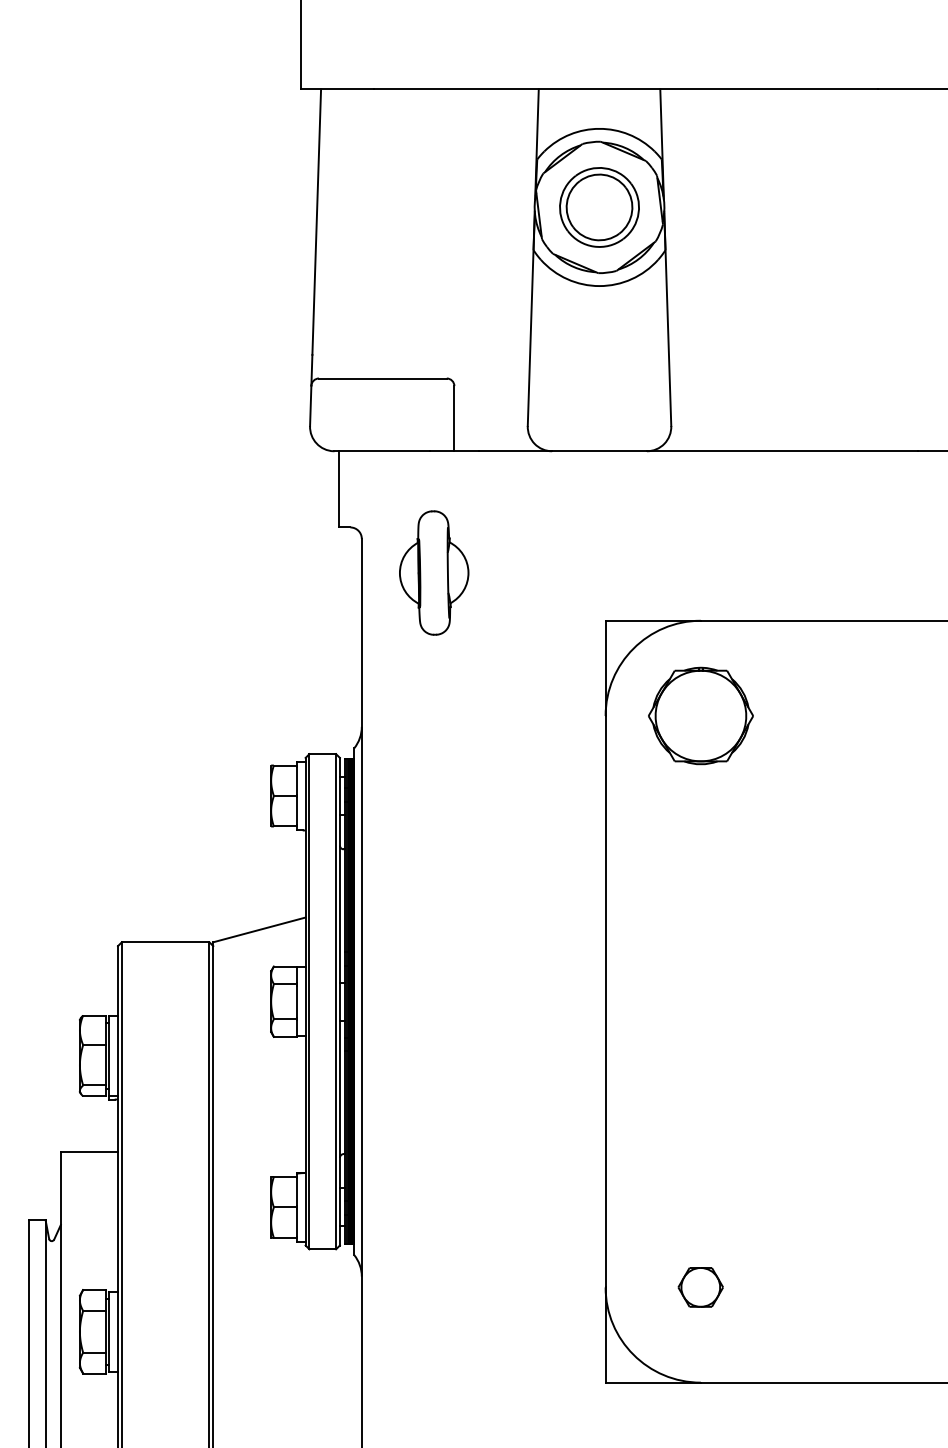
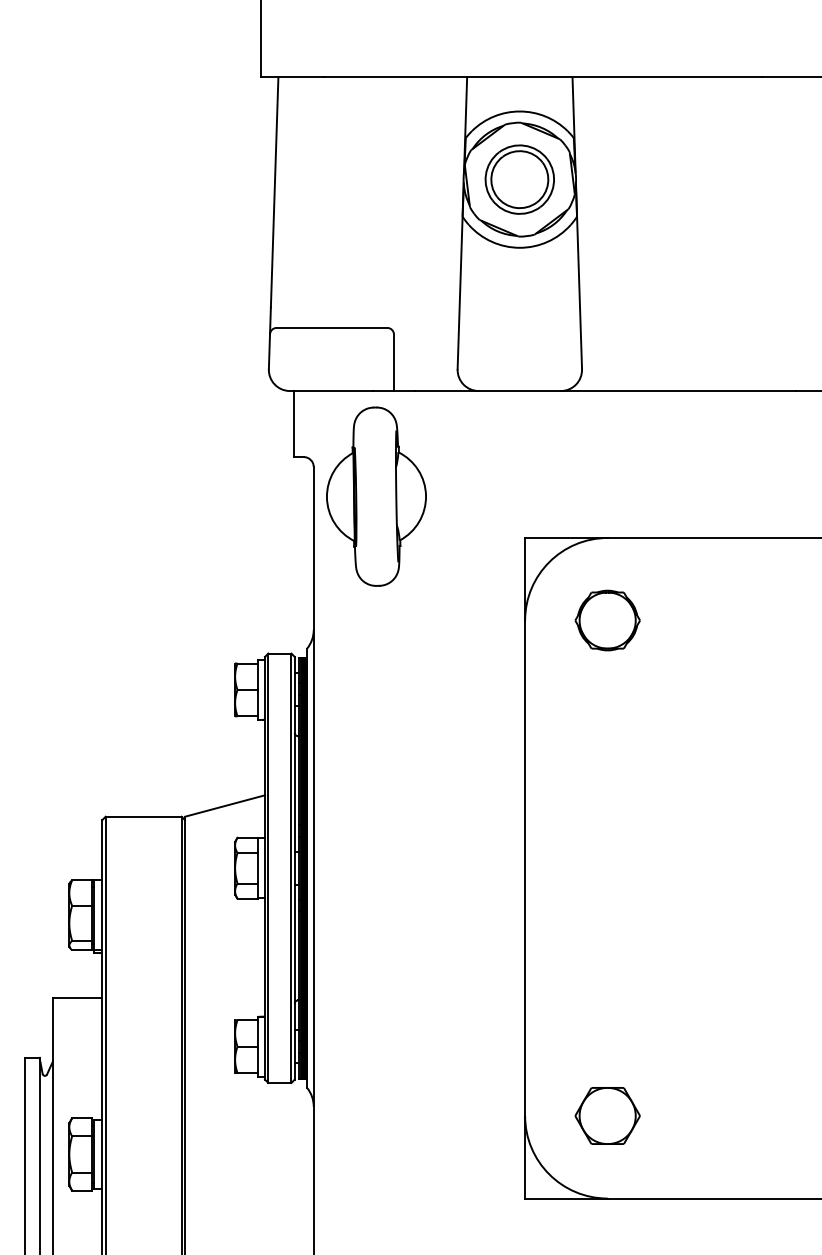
part: (434, 572) -> (376, 496), size x1.67
part: (700, 715) -> (607, 620), size x0.71
part: (700, 1286) -> (607, 1115), size x1.67

